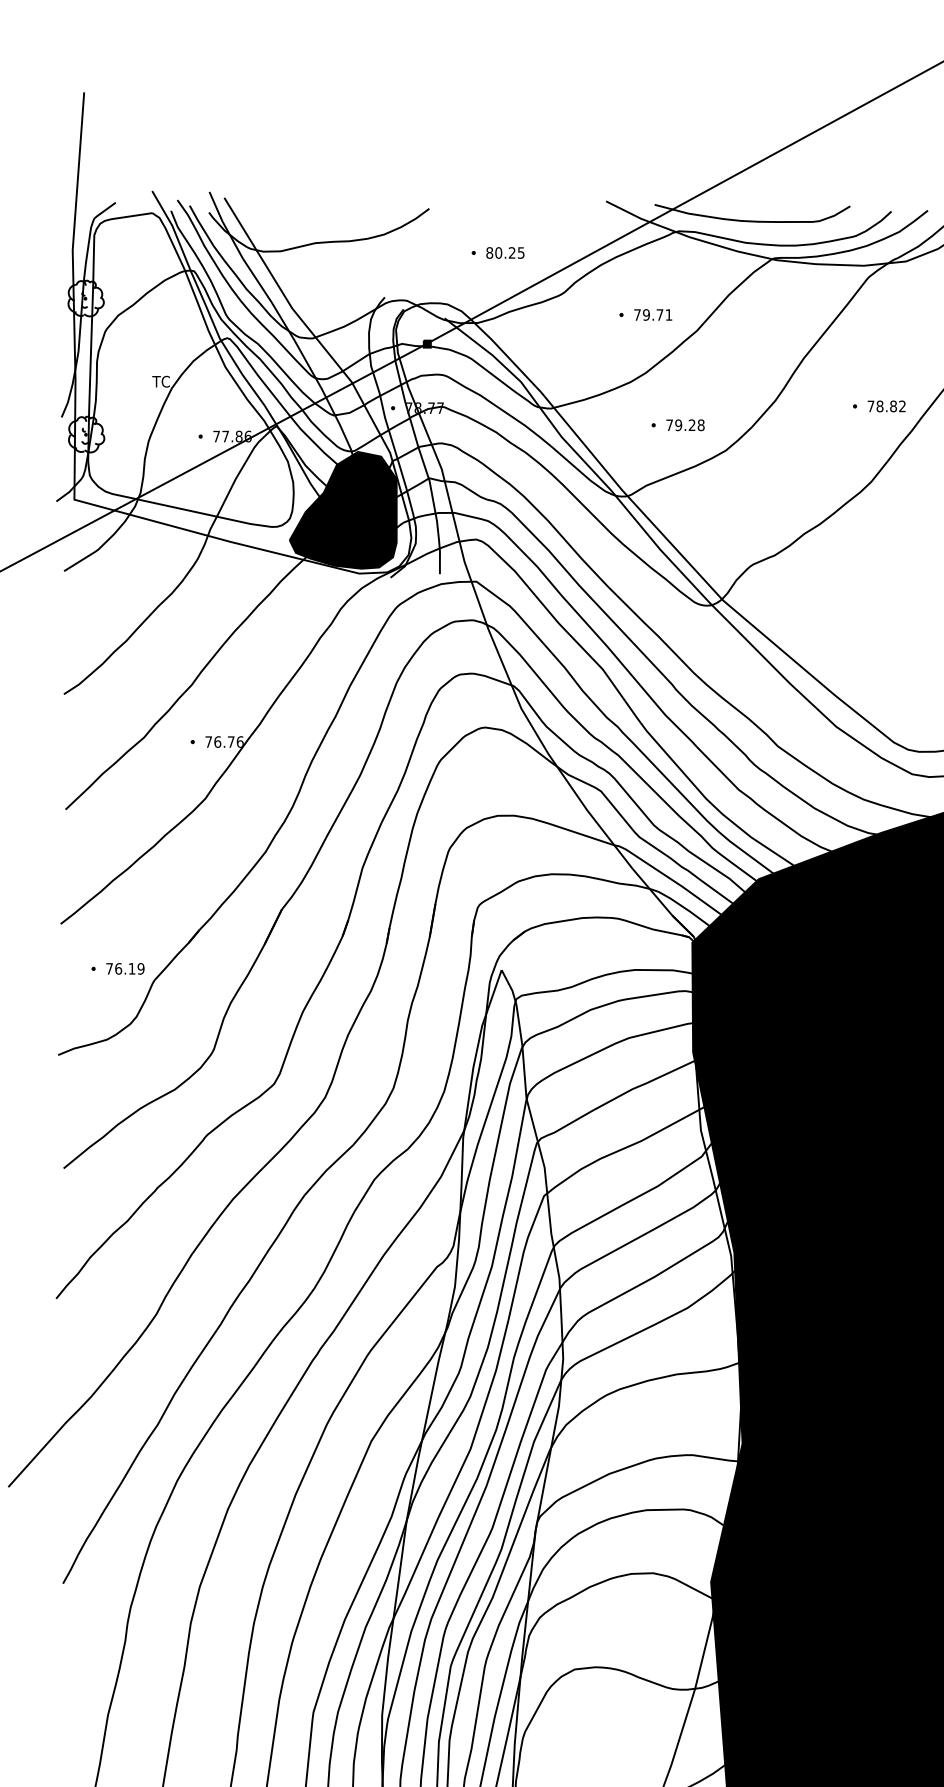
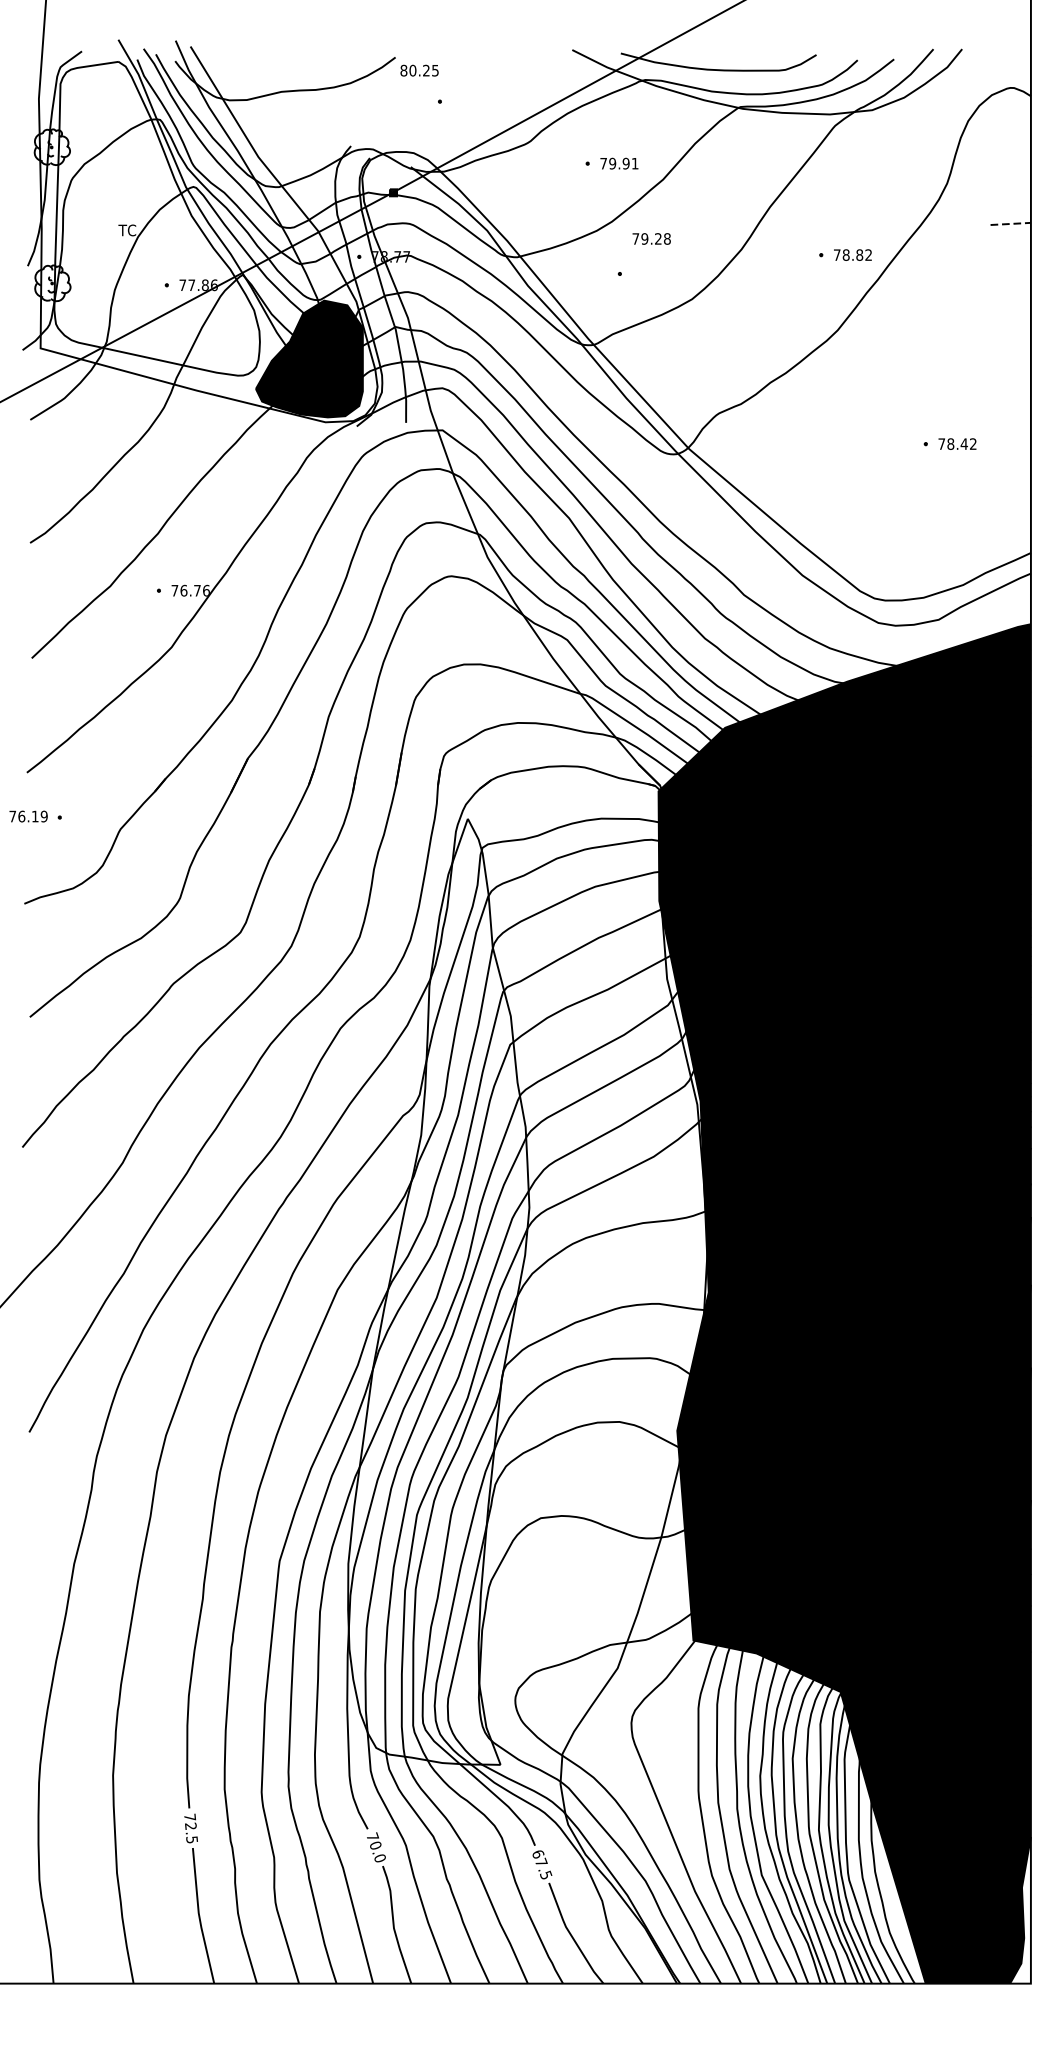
text: (505, 252) -> (419, 70), moved
text: (659, 314) -> (625, 163), 79.71 -> 79.91
text: (685, 424) -> (651, 238), moved
text: (125, 968) -> (28, 816), moved

